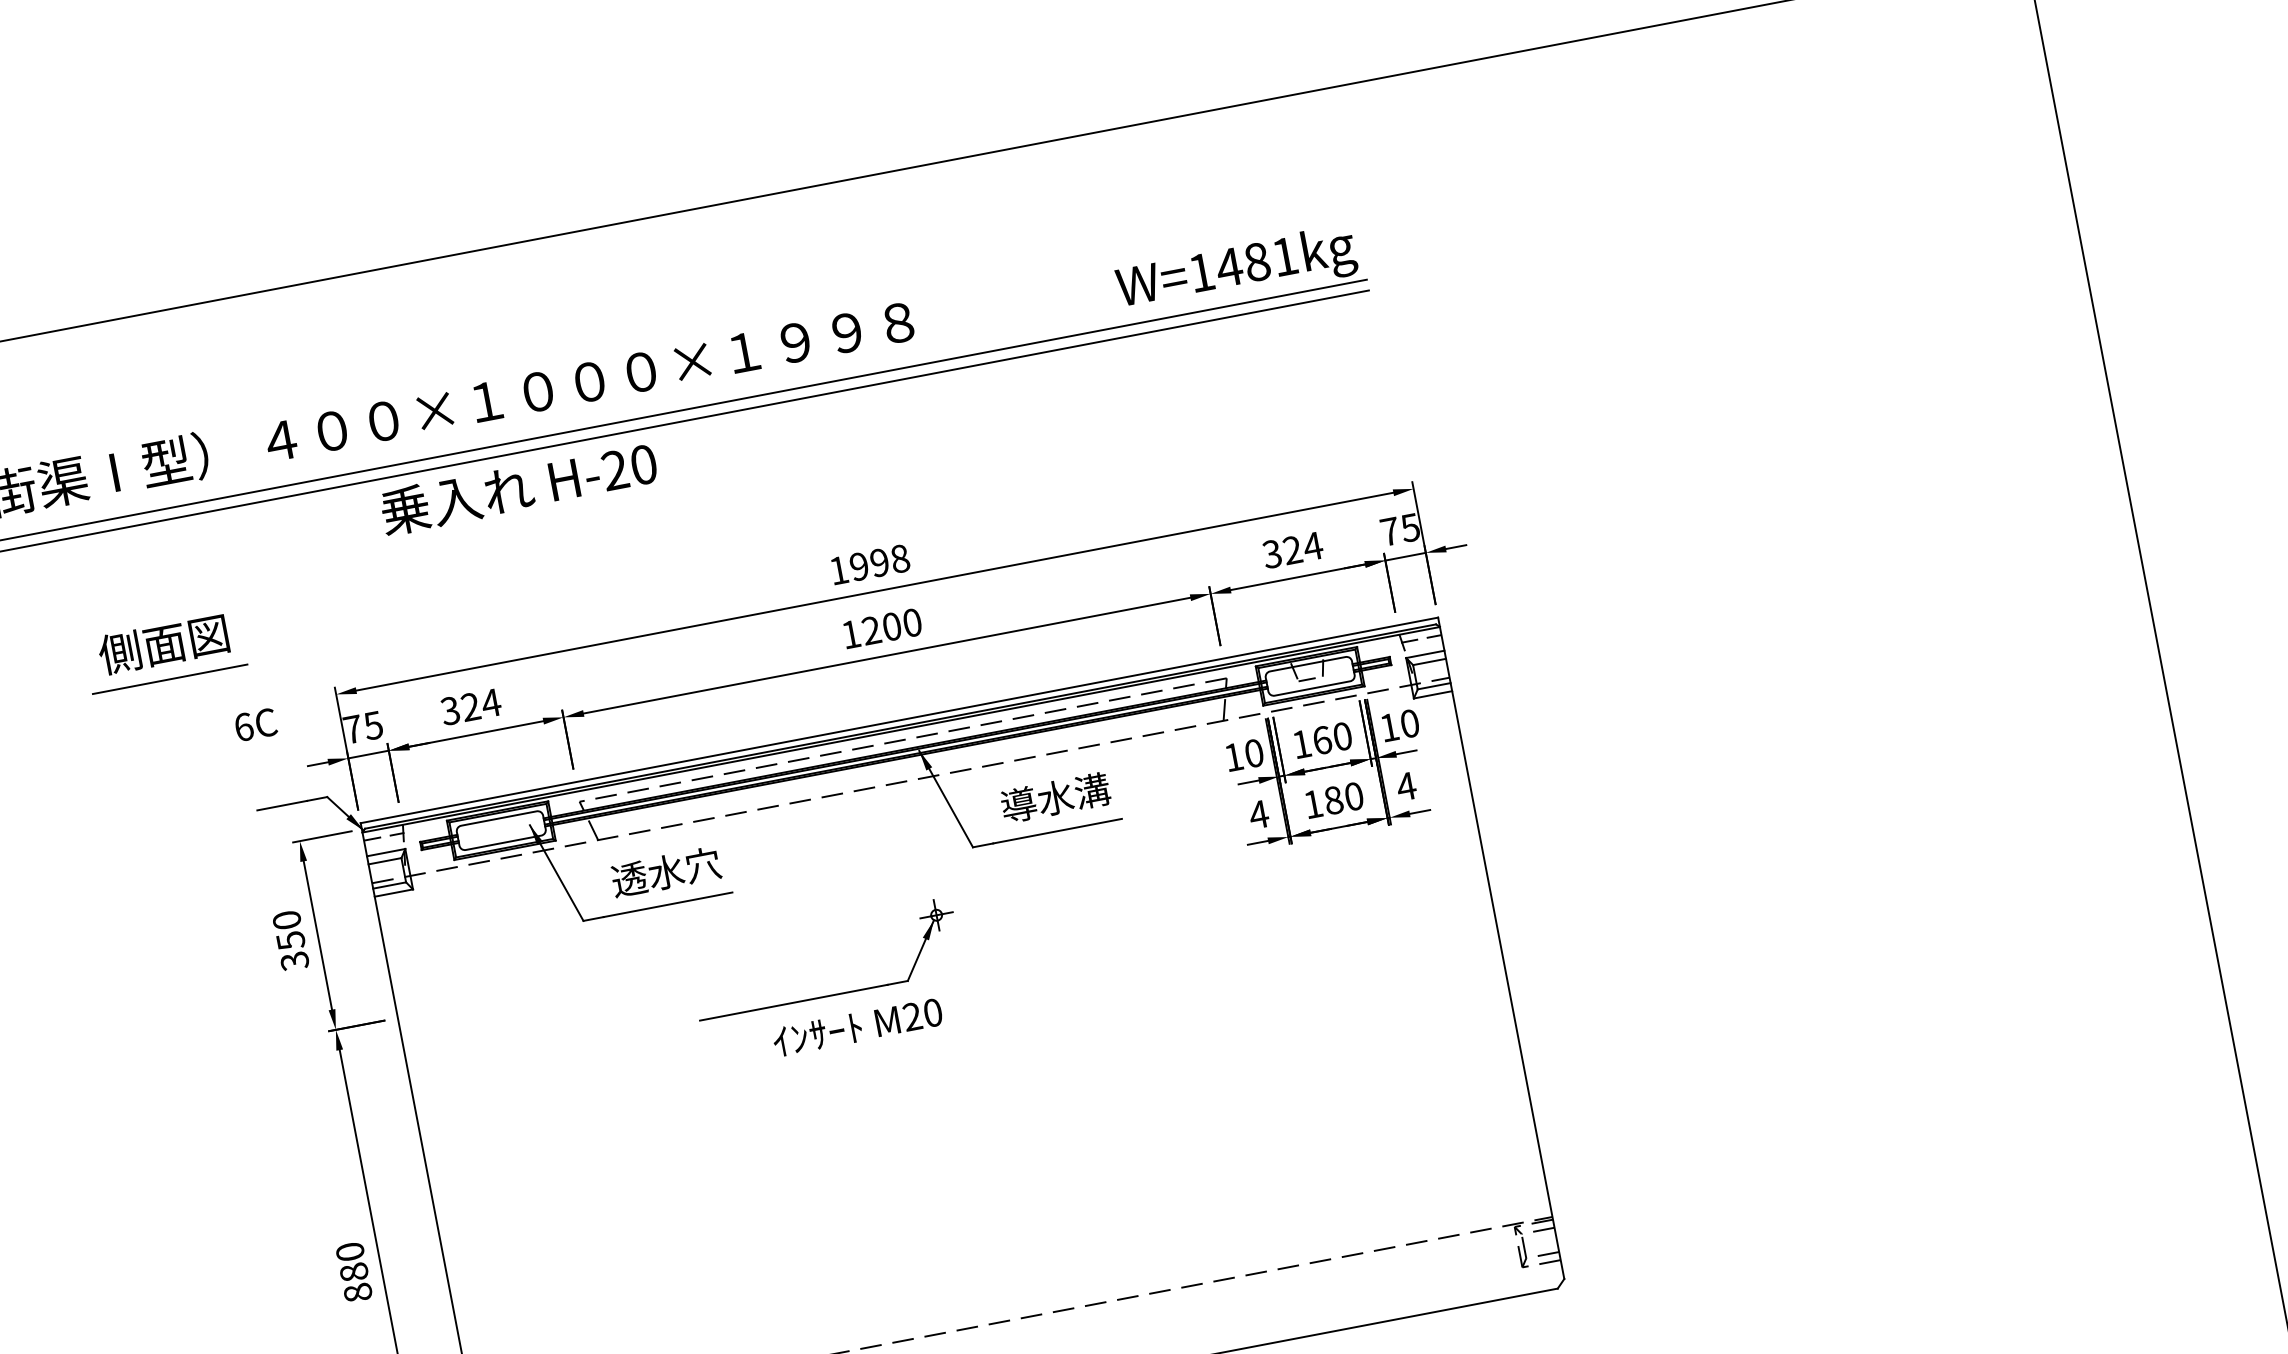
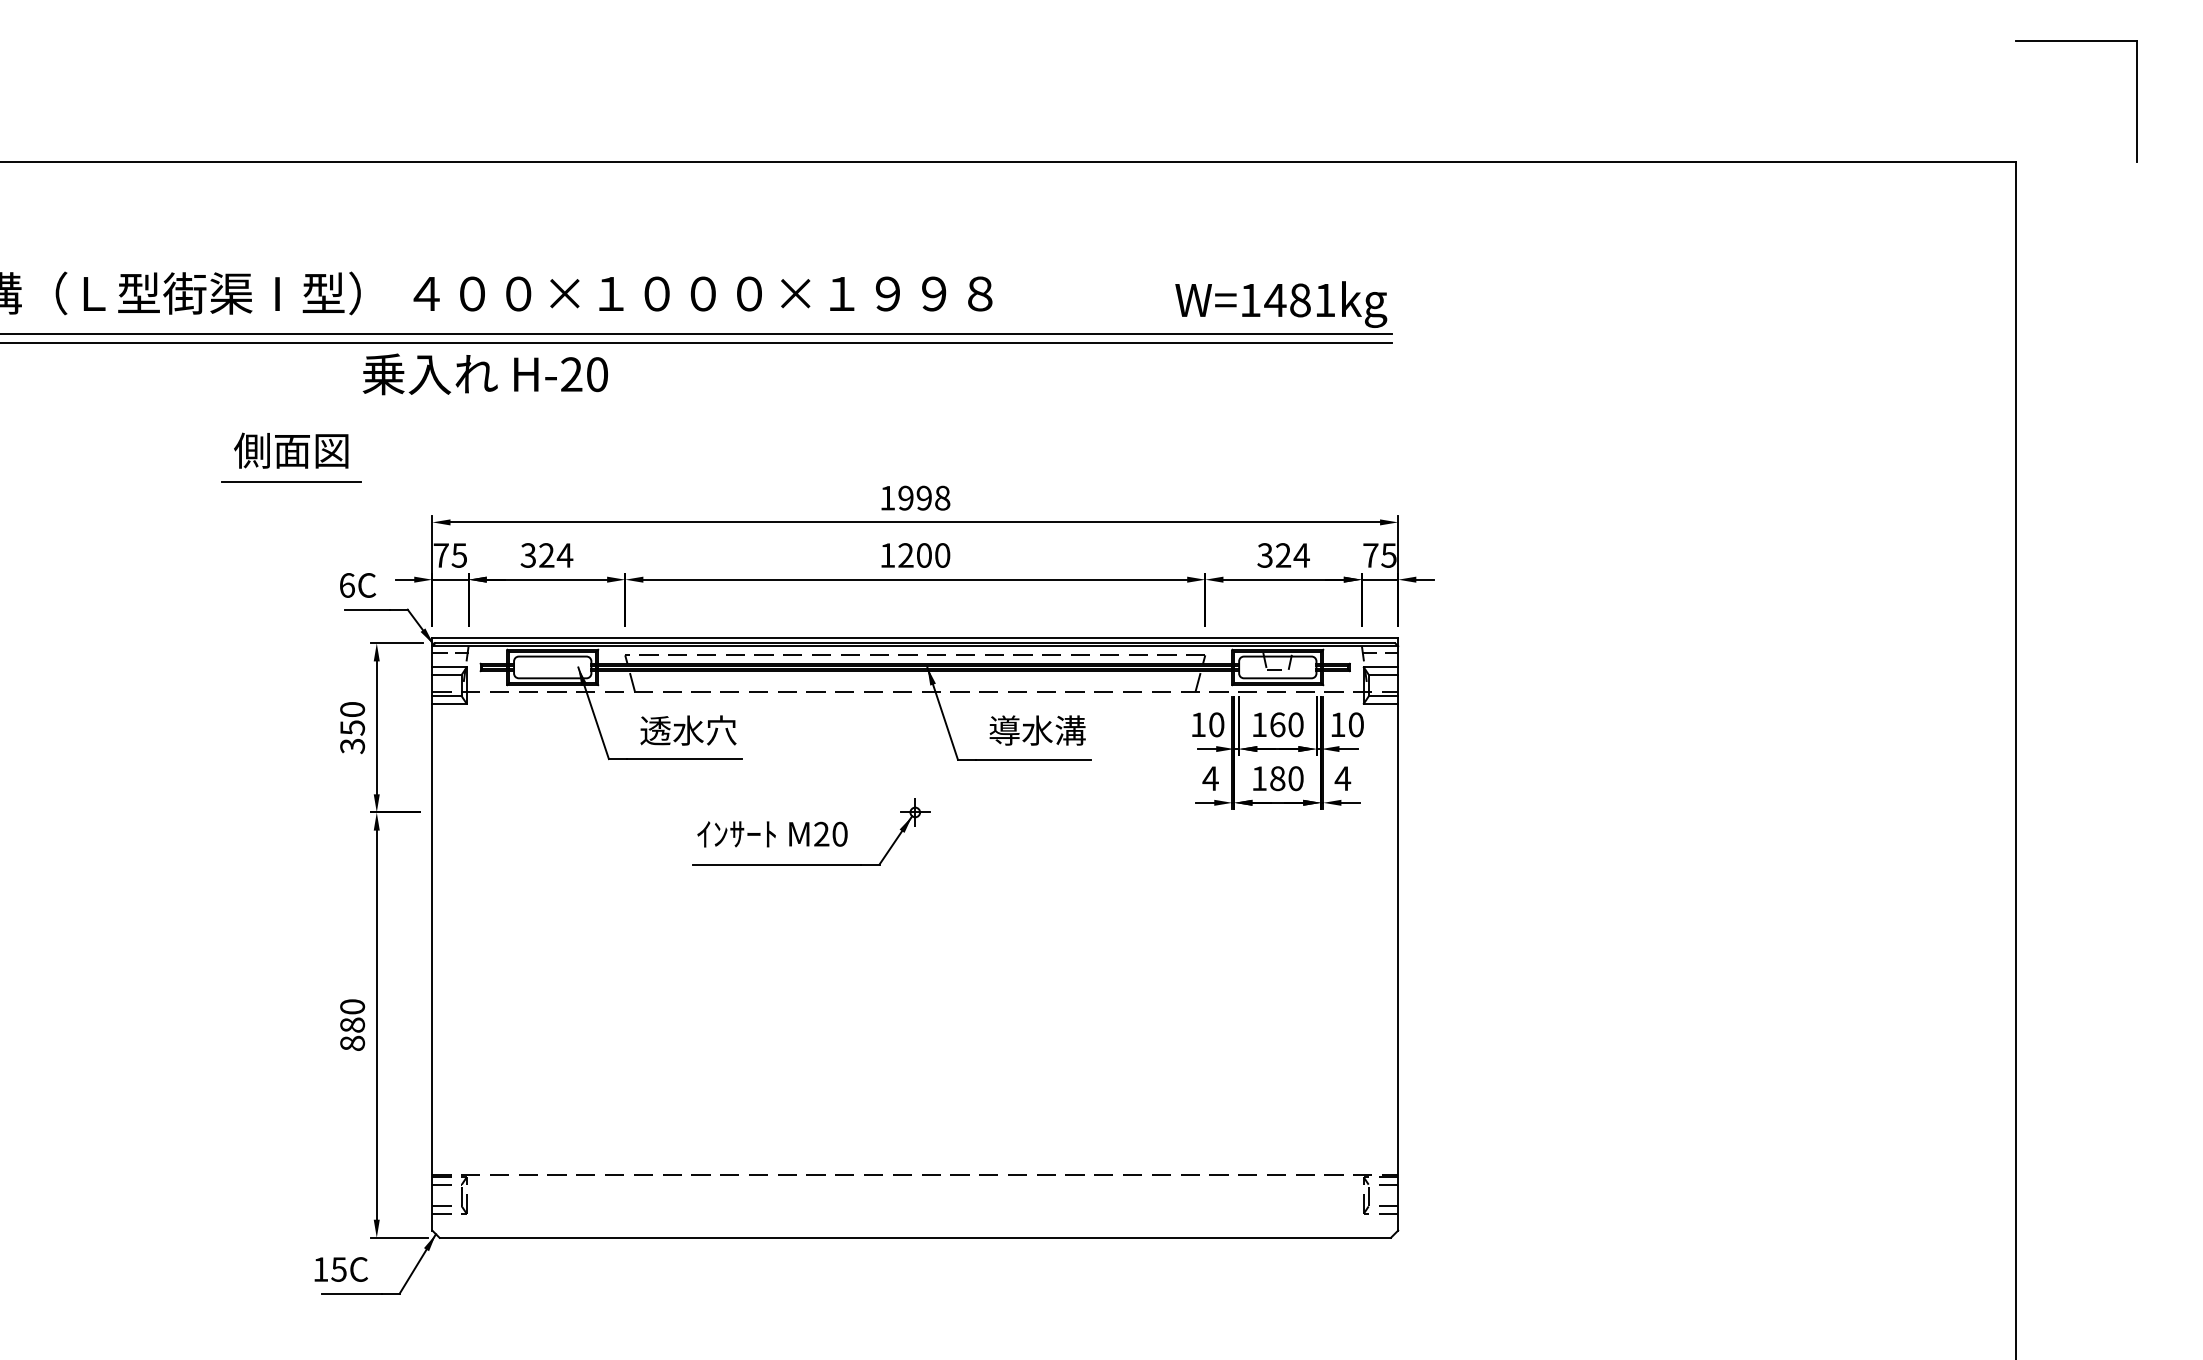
text: (517, 488) -> (484, 374), moved
text: (256, 724) -> (358, 585), moved
text: (857, 1027) -> (772, 834), moved

